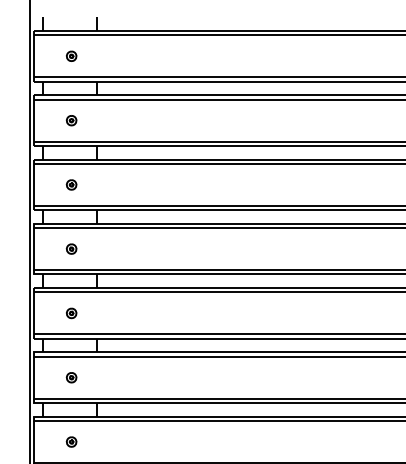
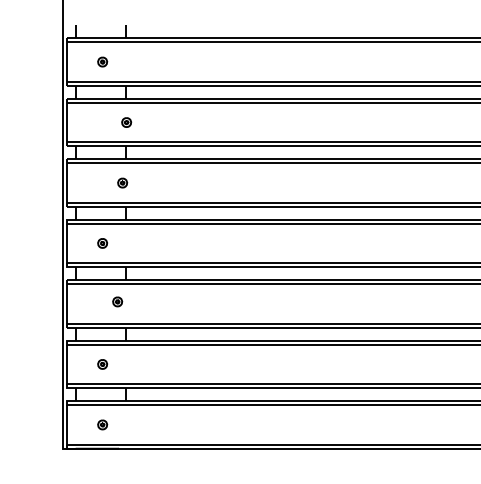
part: (71, 120) -> (126, 122), moved
part: (71, 184) -> (122, 182), moved
part: (71, 312) -> (117, 301), moved

